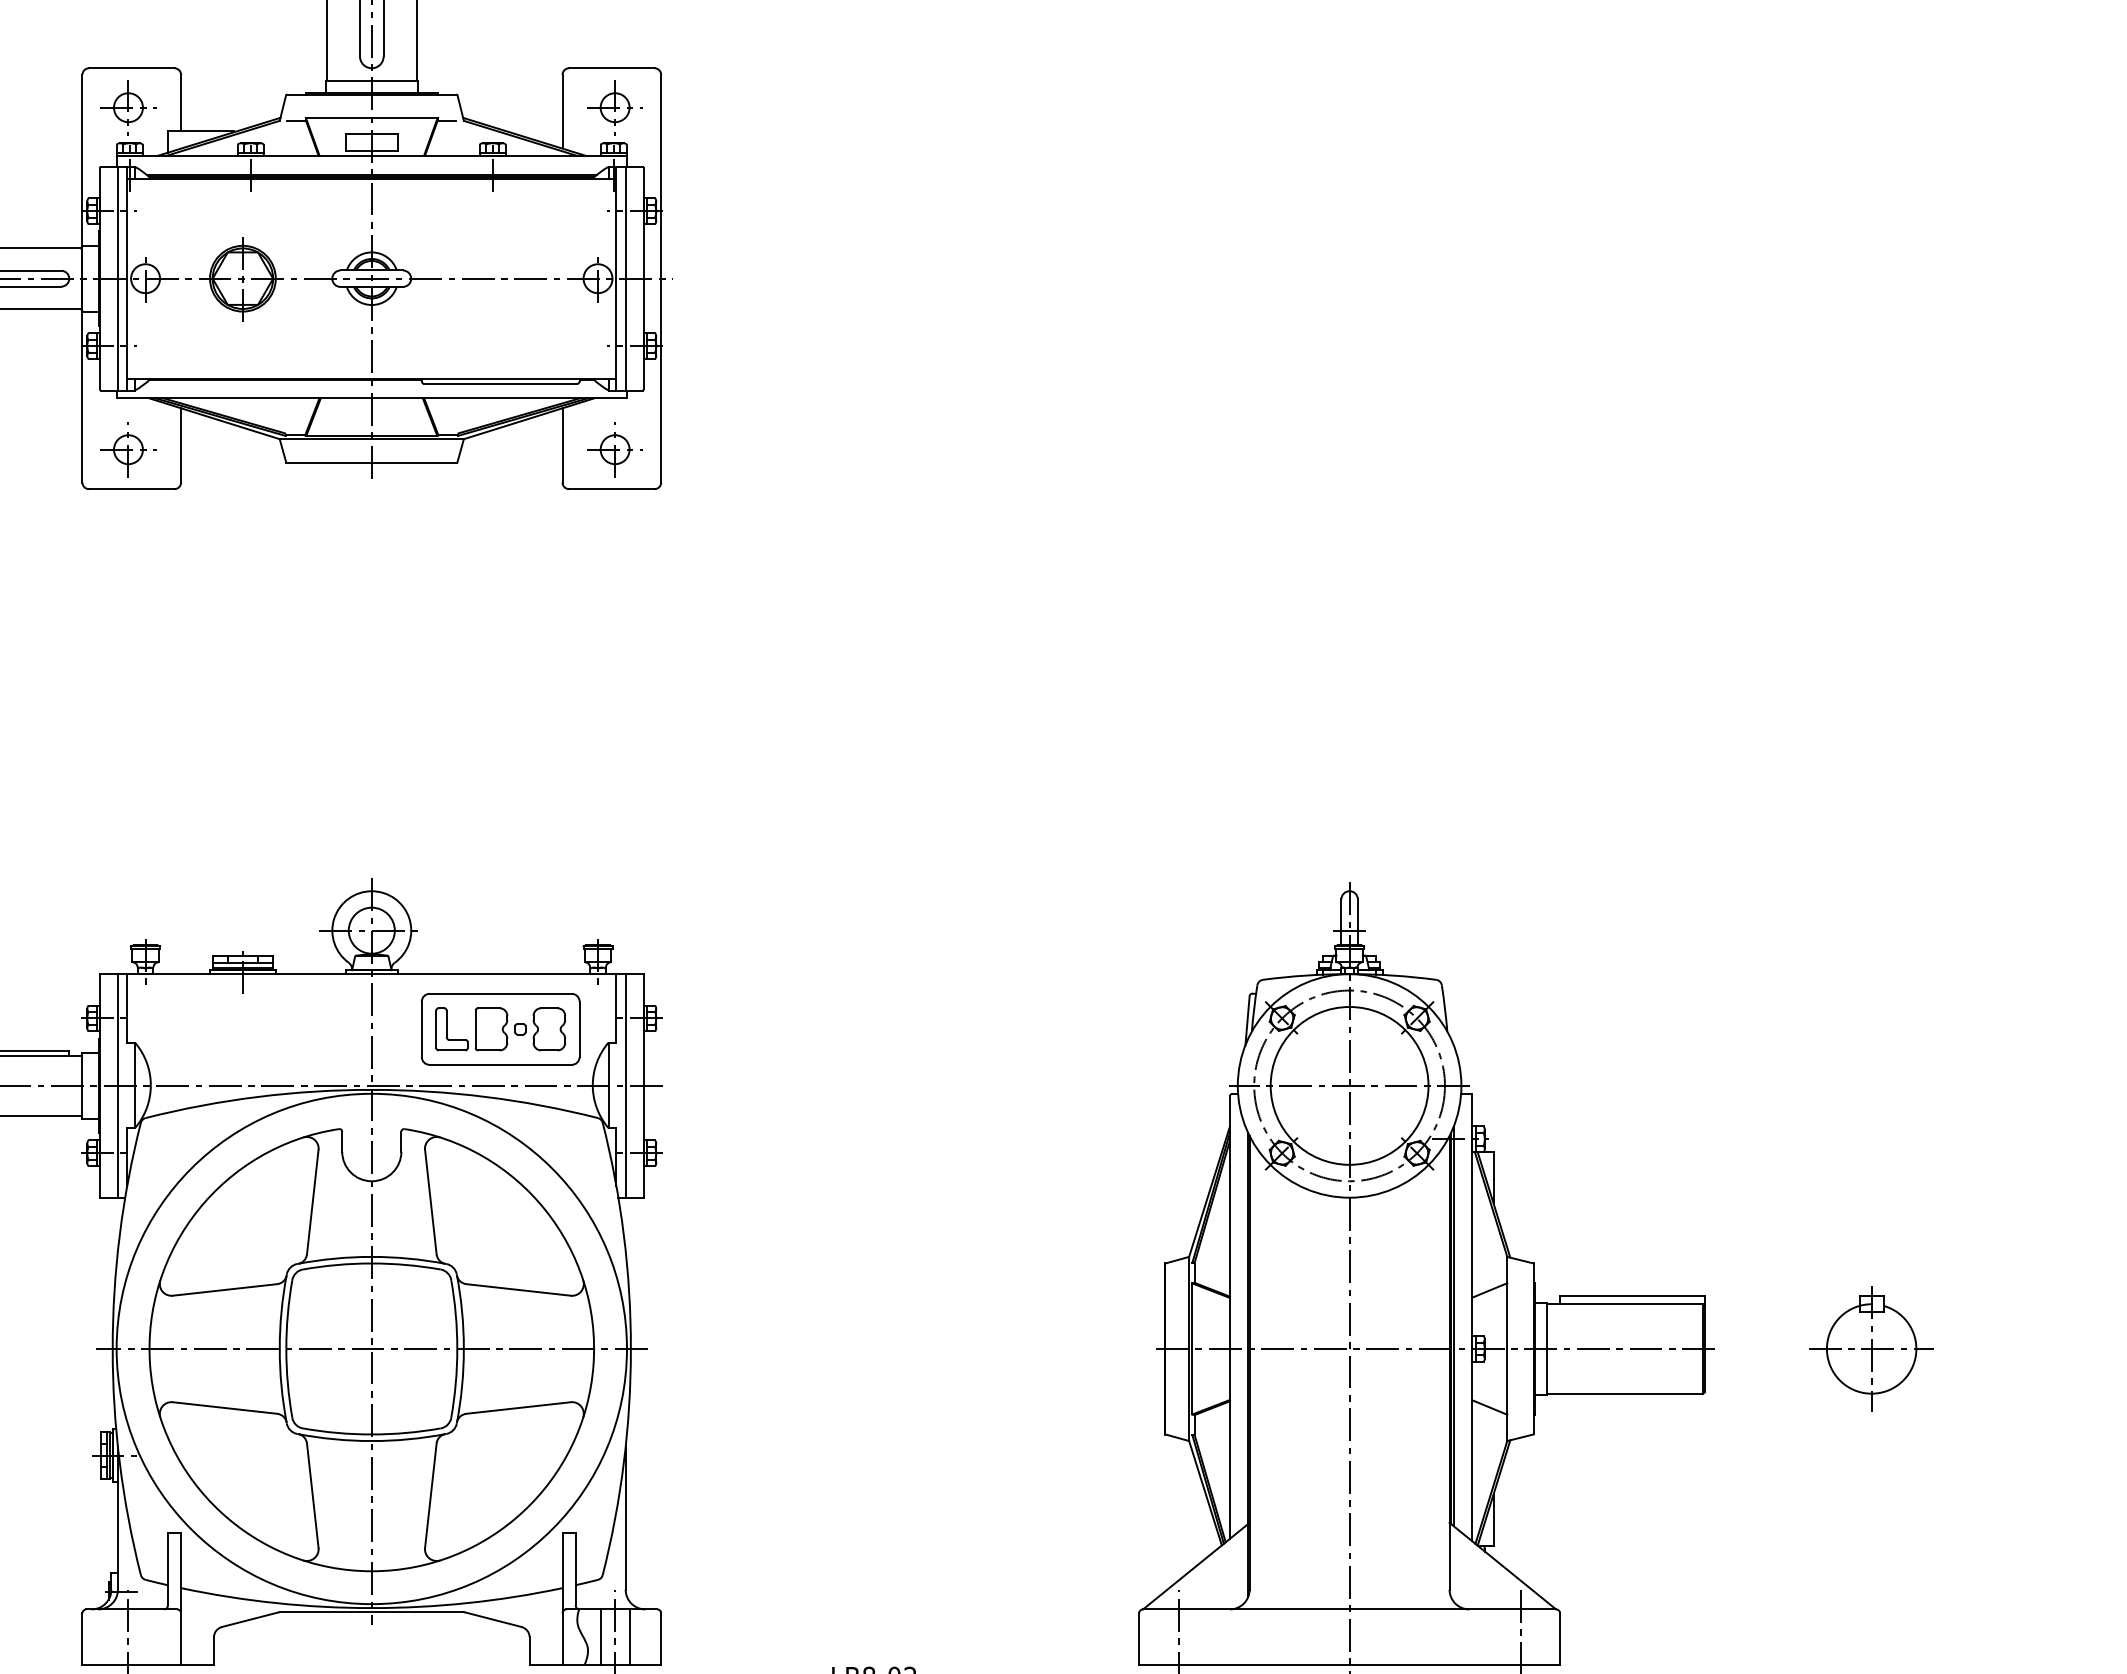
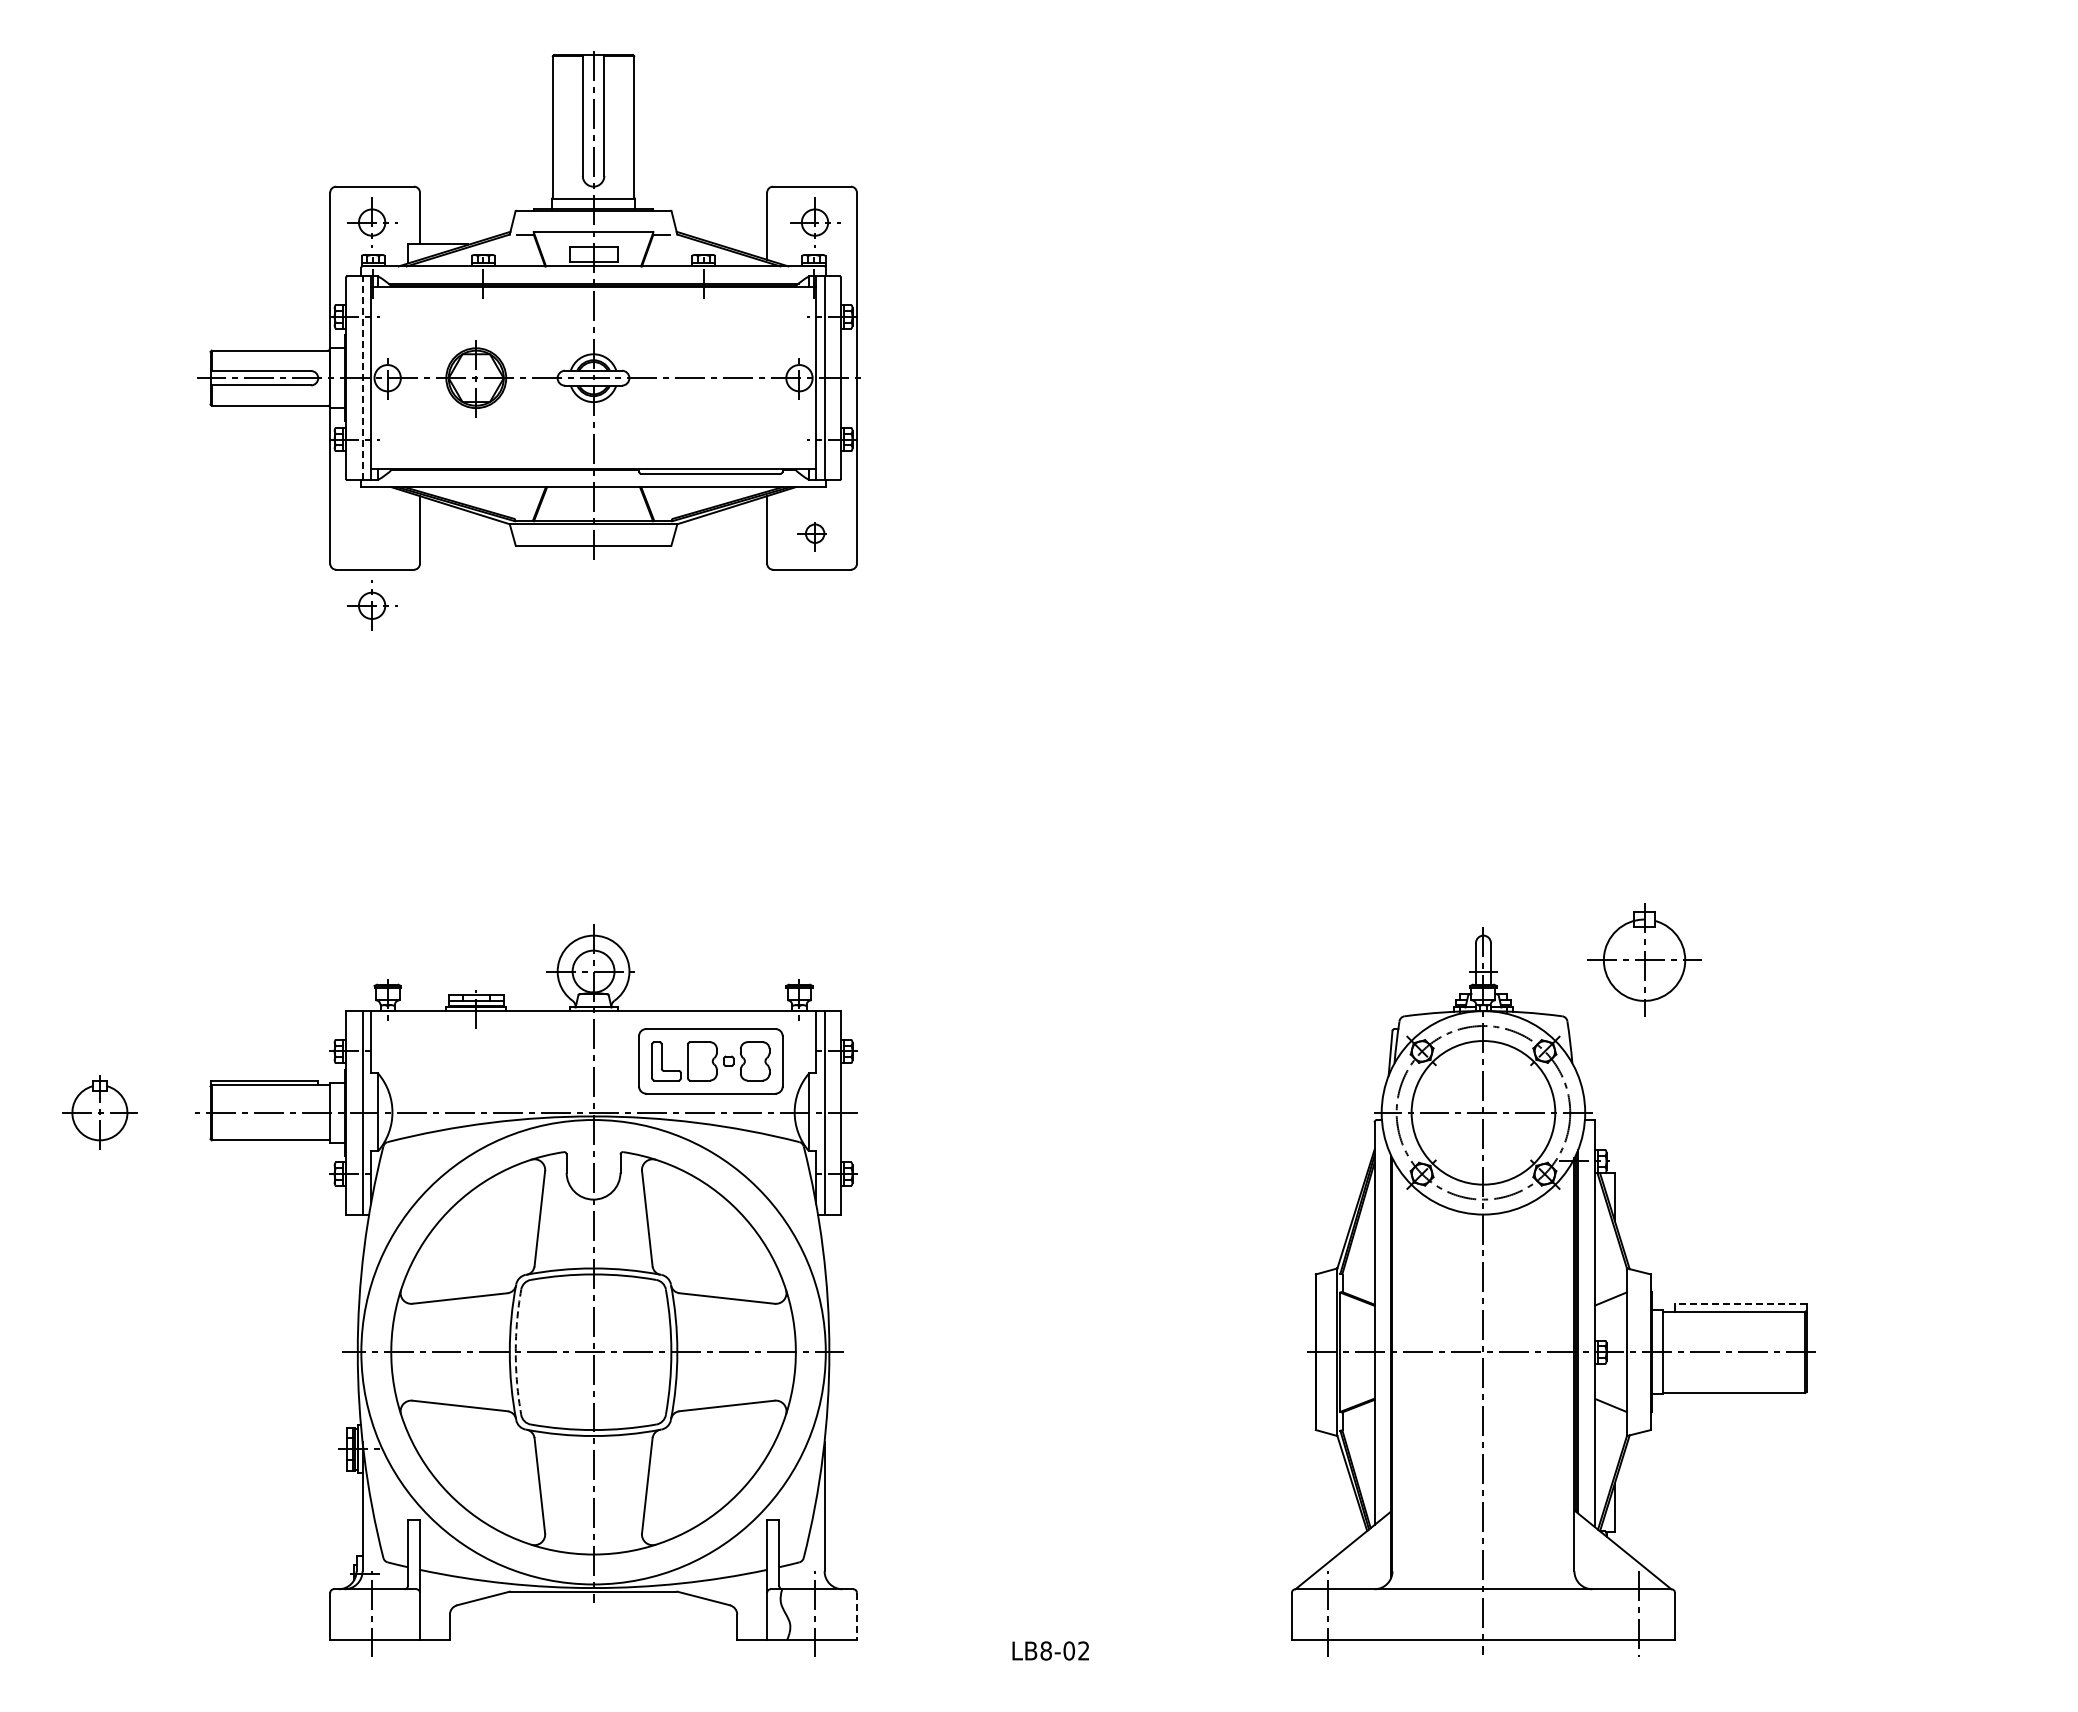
line: (117, 279) -> (362, 378), solid -> dashed
part: (128, 449) -> (372, 605), moved
part: (615, 449) -> (815, 533), size x0.7
line: (1632, 1296) -> (1740, 1304), solid -> dashed
part: (1871, 1348) -> (1644, 959), moved
arc: (286, 1349) -> (515, 1352), solid -> dashed
line: (600, 1637) -> (801, 1614), removed
line: (629, 1637) -> (828, 1614), removed
line: (660, 1639) -> (856, 1616), solid -> dashed

